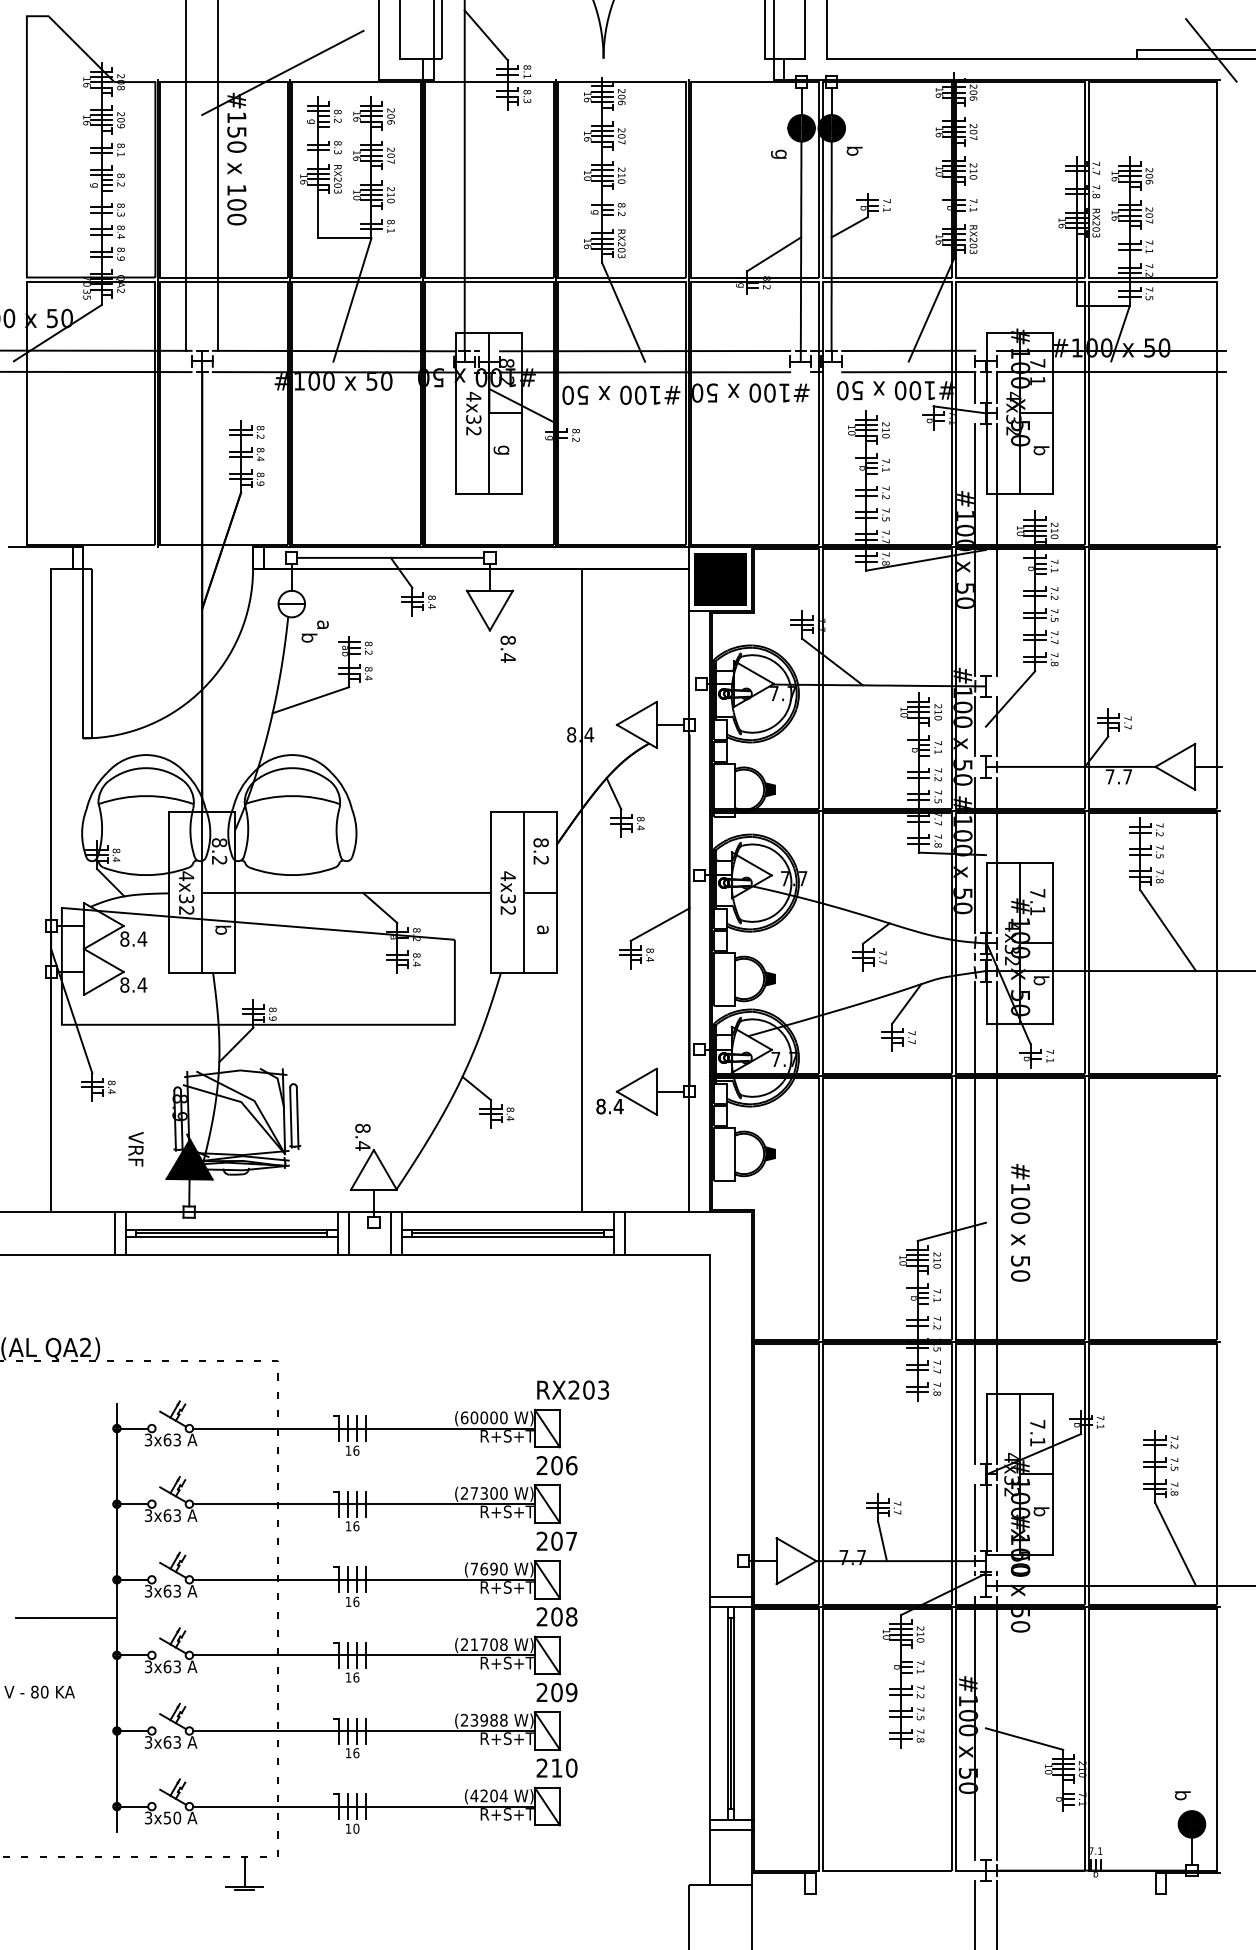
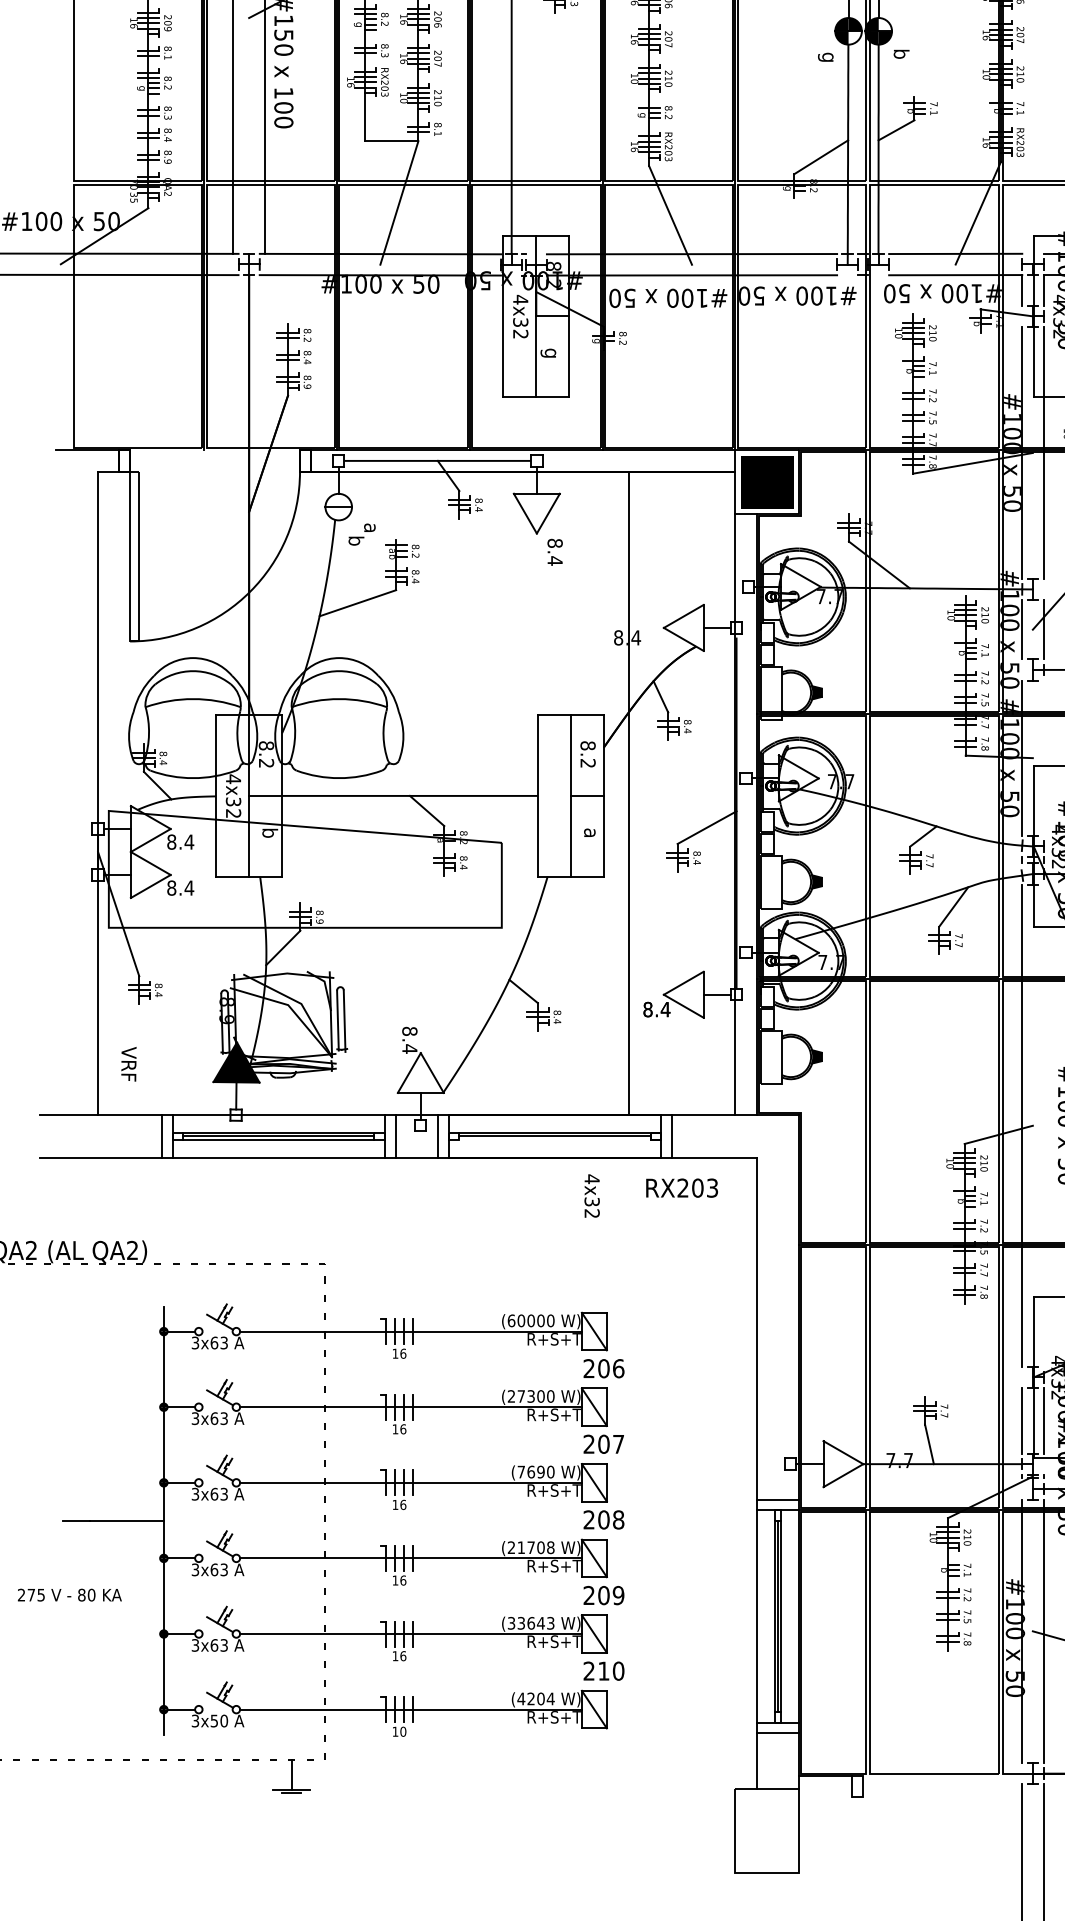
fill: (838, 121) -> (885, 24), removed
fill: (807, 134) -> (854, 37), removed
line: (996, 854) -> (1043, 757), removed
text: (507, 892) -> (591, 1195), moved
text: (135, 1149) -> (128, 1064), moved
line: (996, 1222) -> (1043, 1125), removed
line: (507, 1236) -> (554, 1139), removed
text: (573, 1389) -> (682, 1187), moved
text: (484, 1719) -> (531, 1622), (23988 -> (33643

